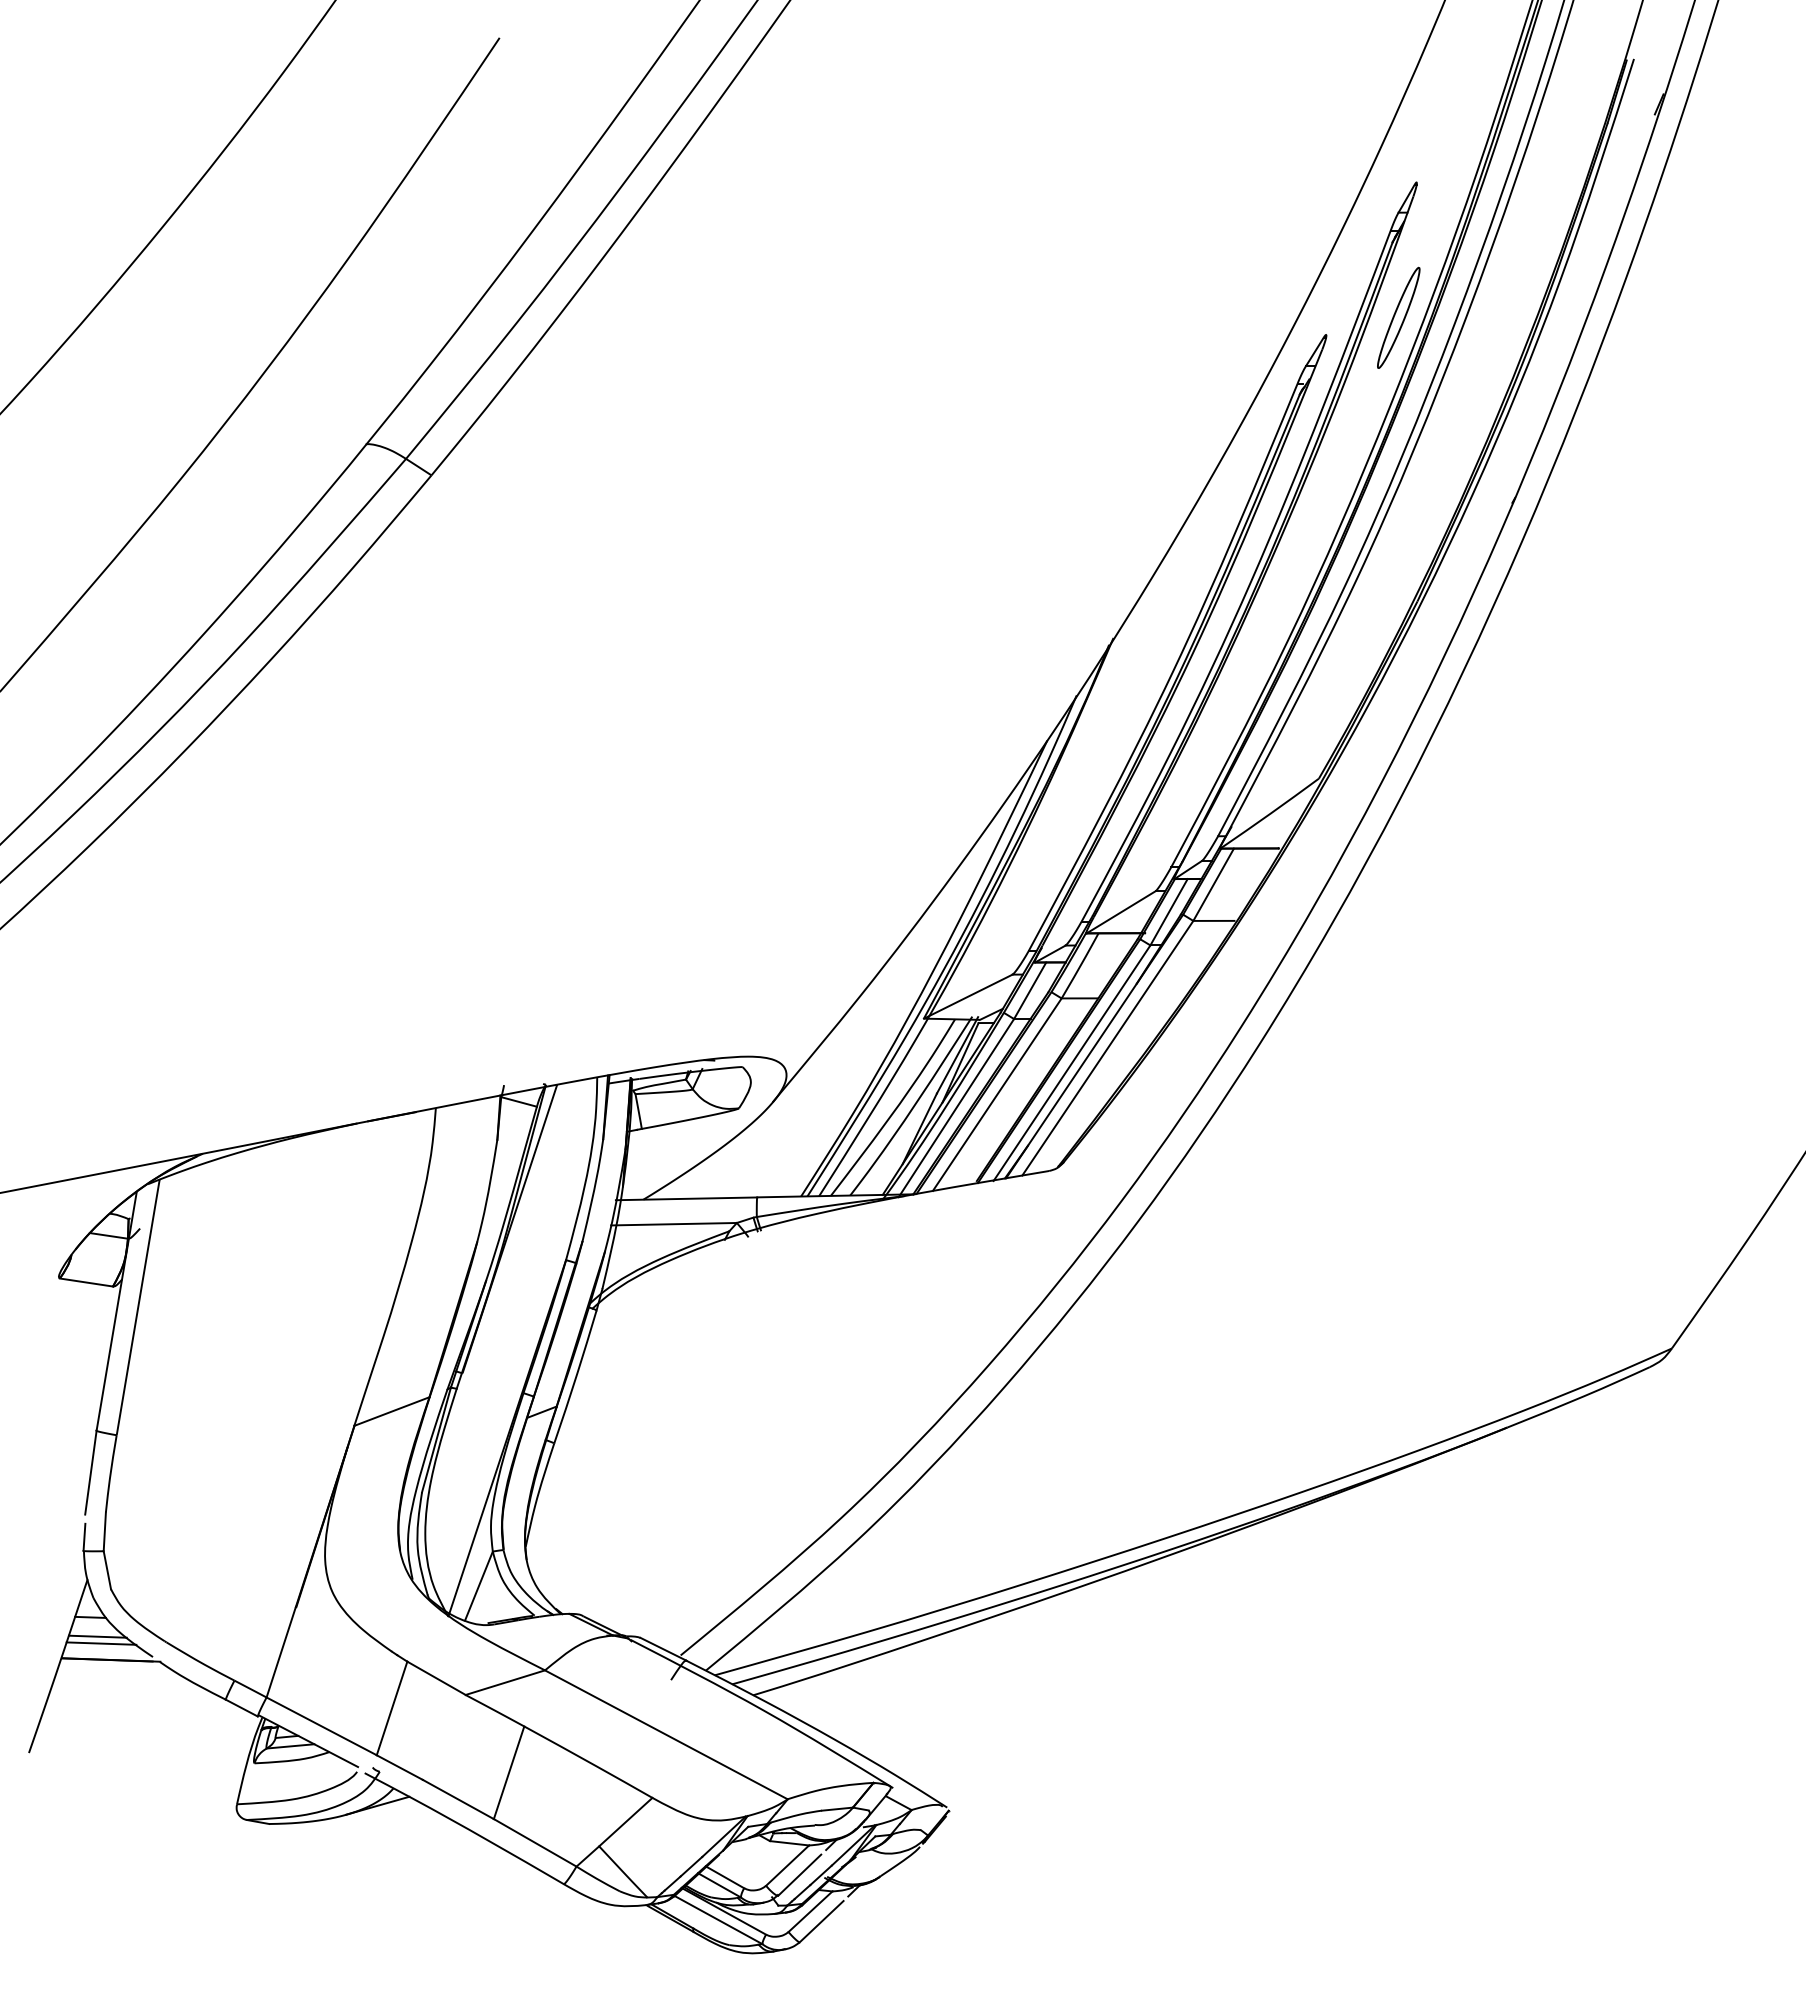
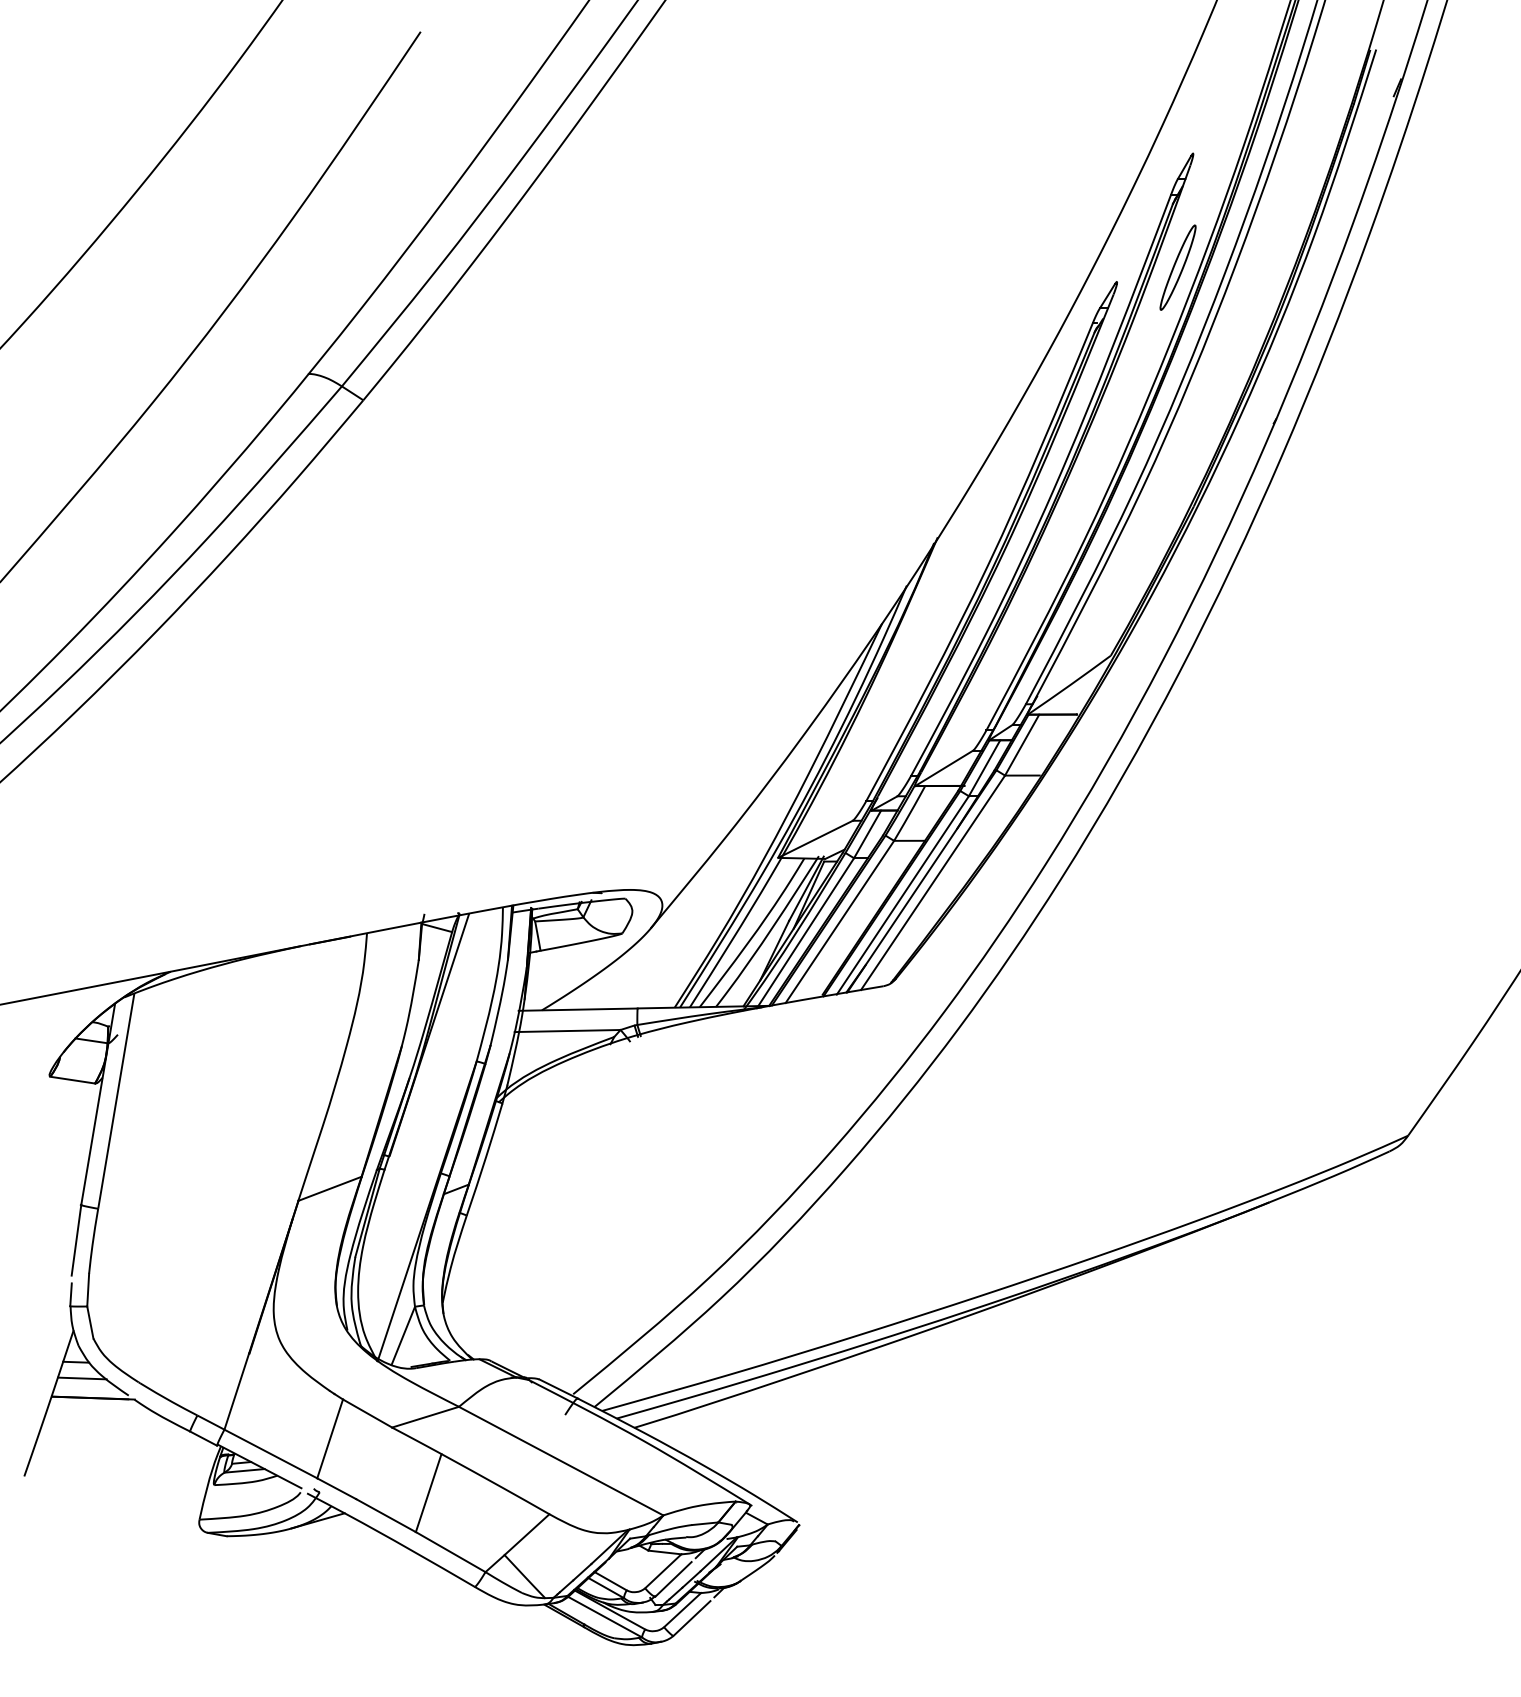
line: (101, 1643) -> (85, 1384), removed

